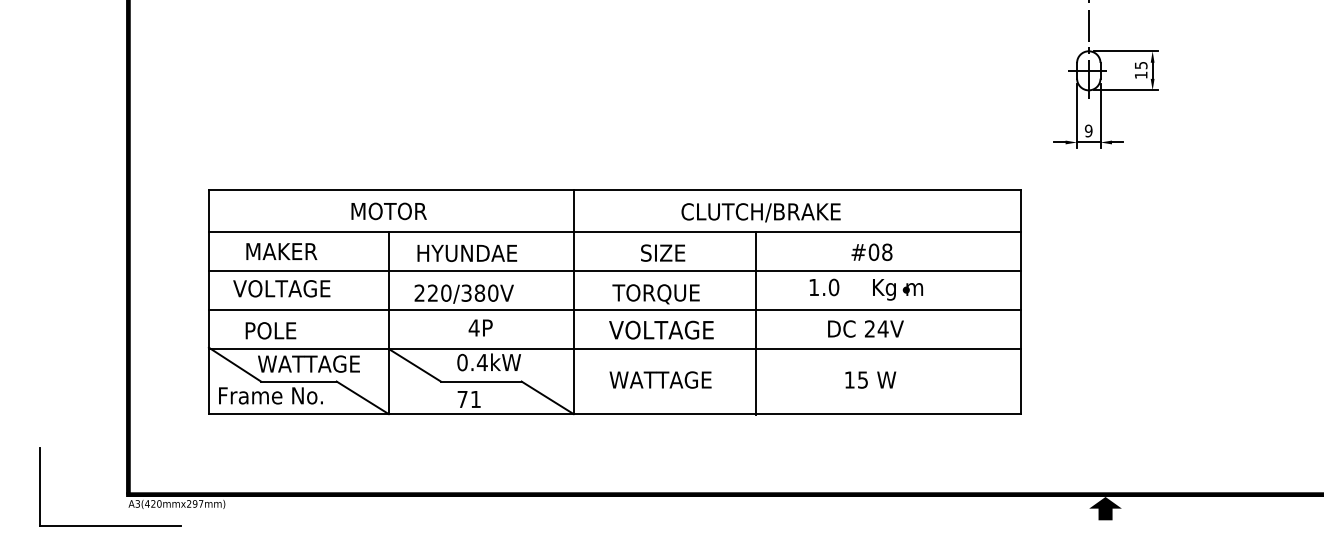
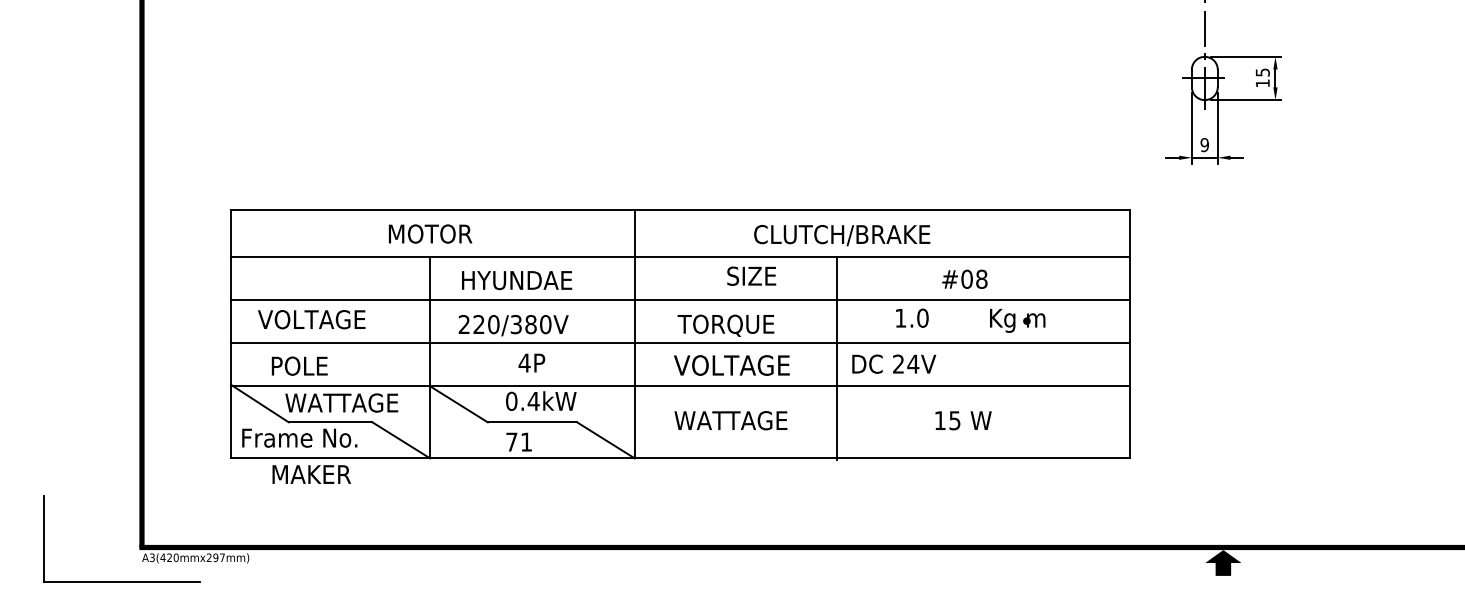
text: (281, 251) -> (311, 474), moved
text: (662, 252) -> (751, 275), moved
part: (897, 289) -> (1017, 320), moved
text: (866, 328) -> (894, 363), moved

